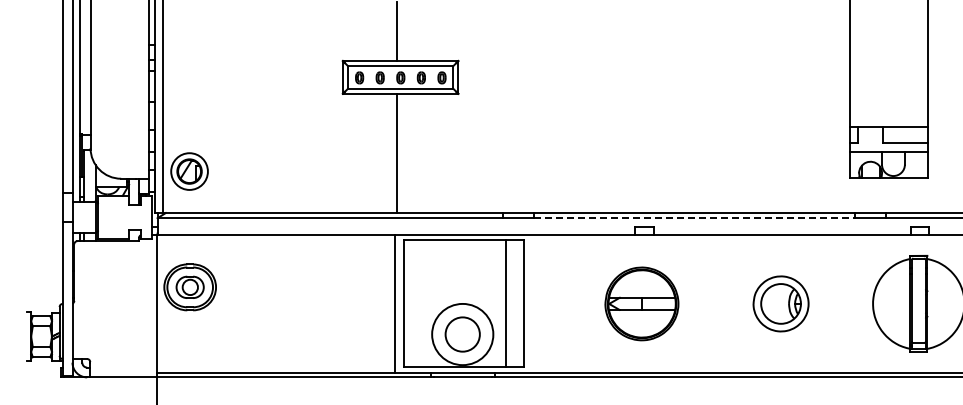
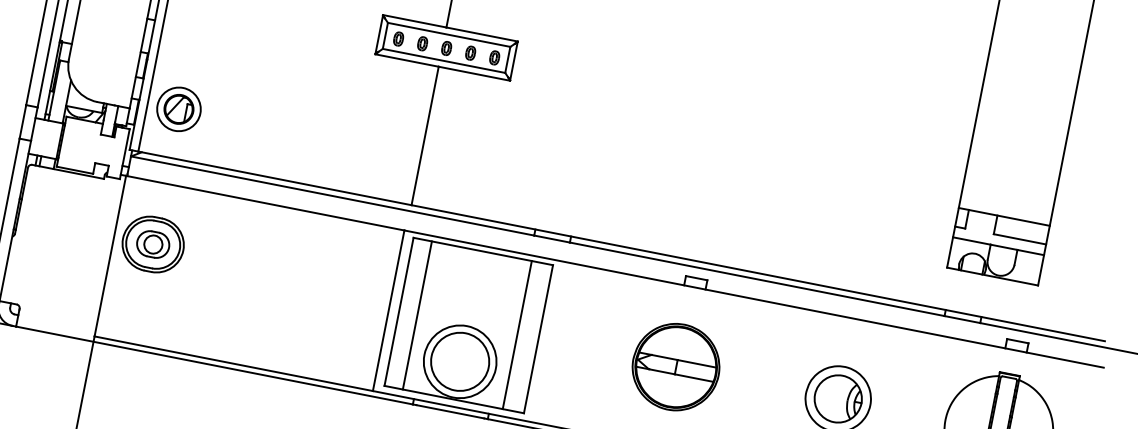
line: (694, 218) -> (756, 279), dashed -> solid
line: (419, 302) -> (417, 314), added
circle: (462, 334) -> (459, 361), size x1.43

